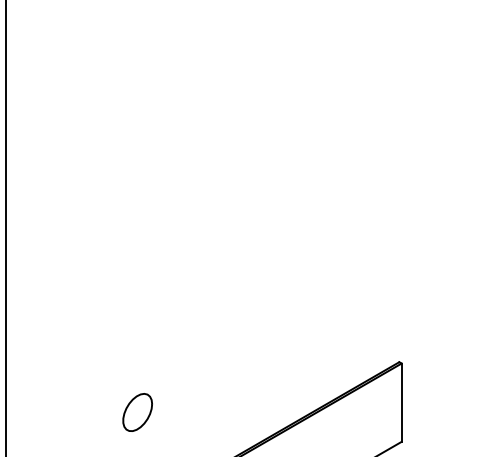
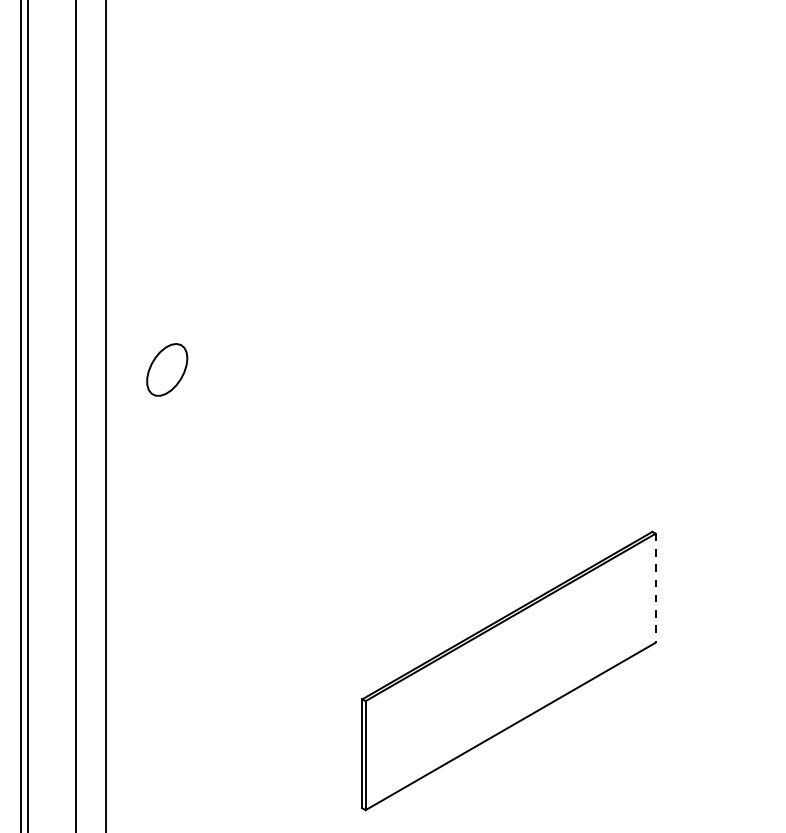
line: (401, 402) -> (655, 588), solid -> dashed
part: (137, 412) -> (167, 369), moved

